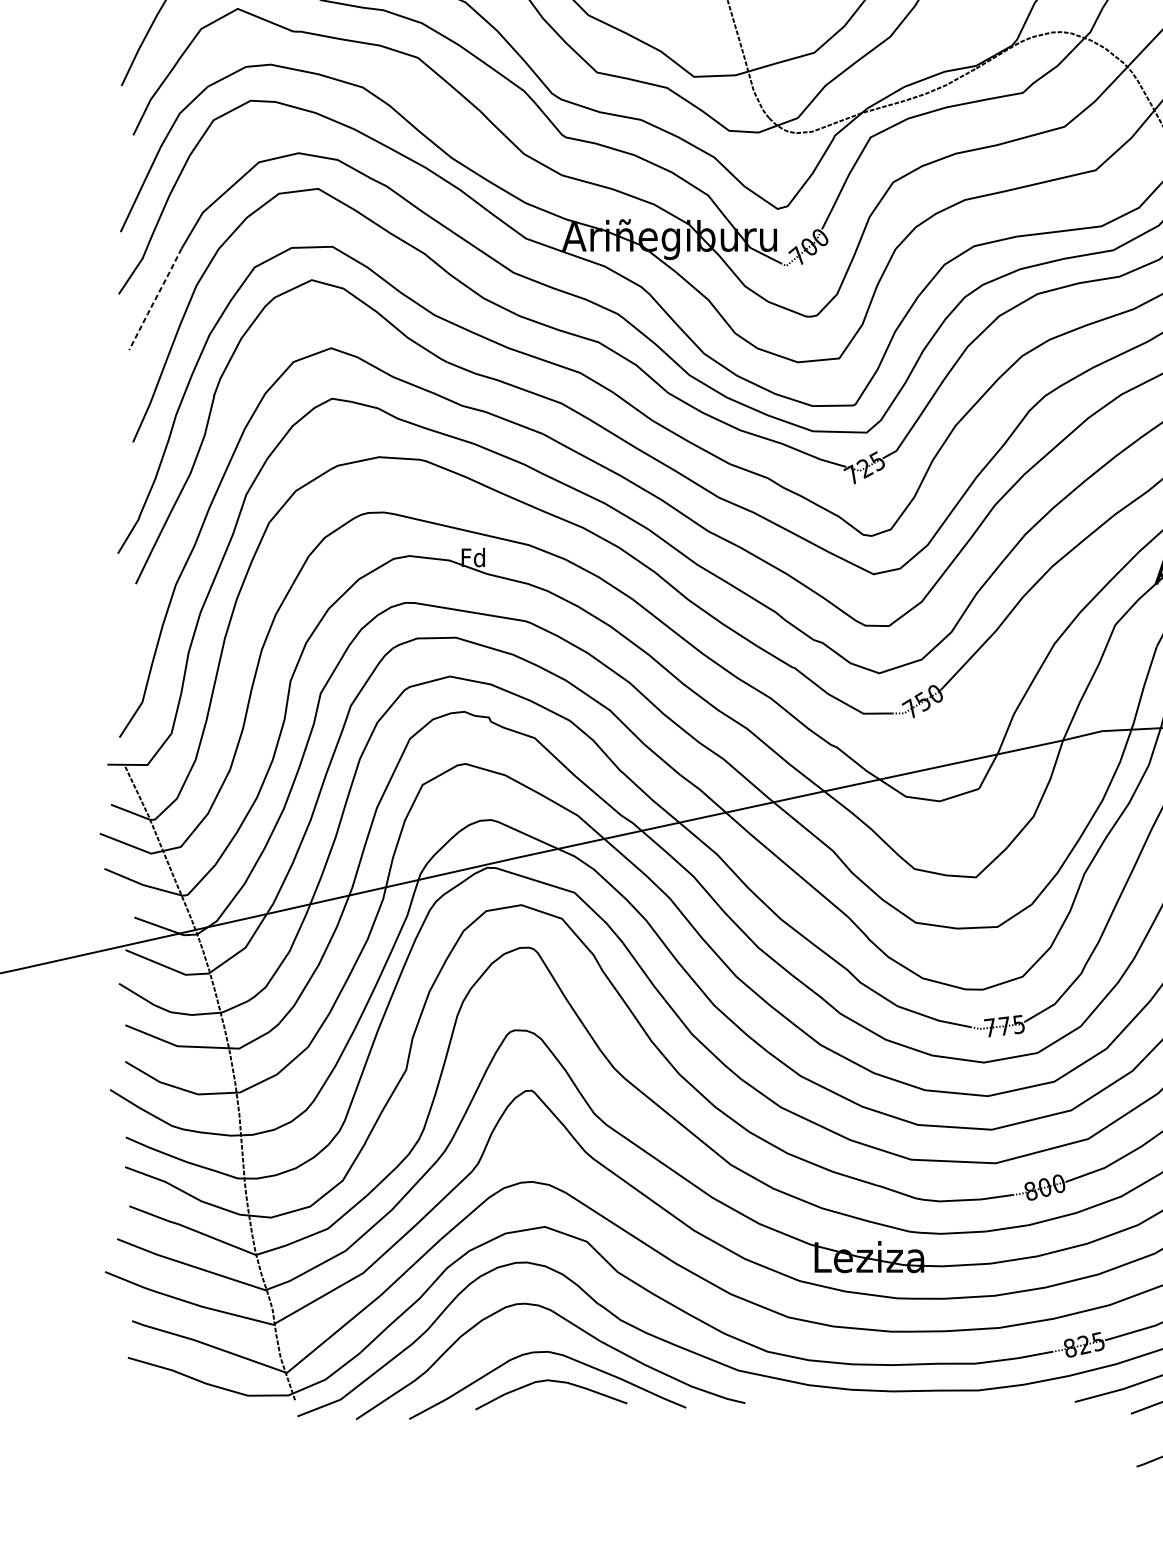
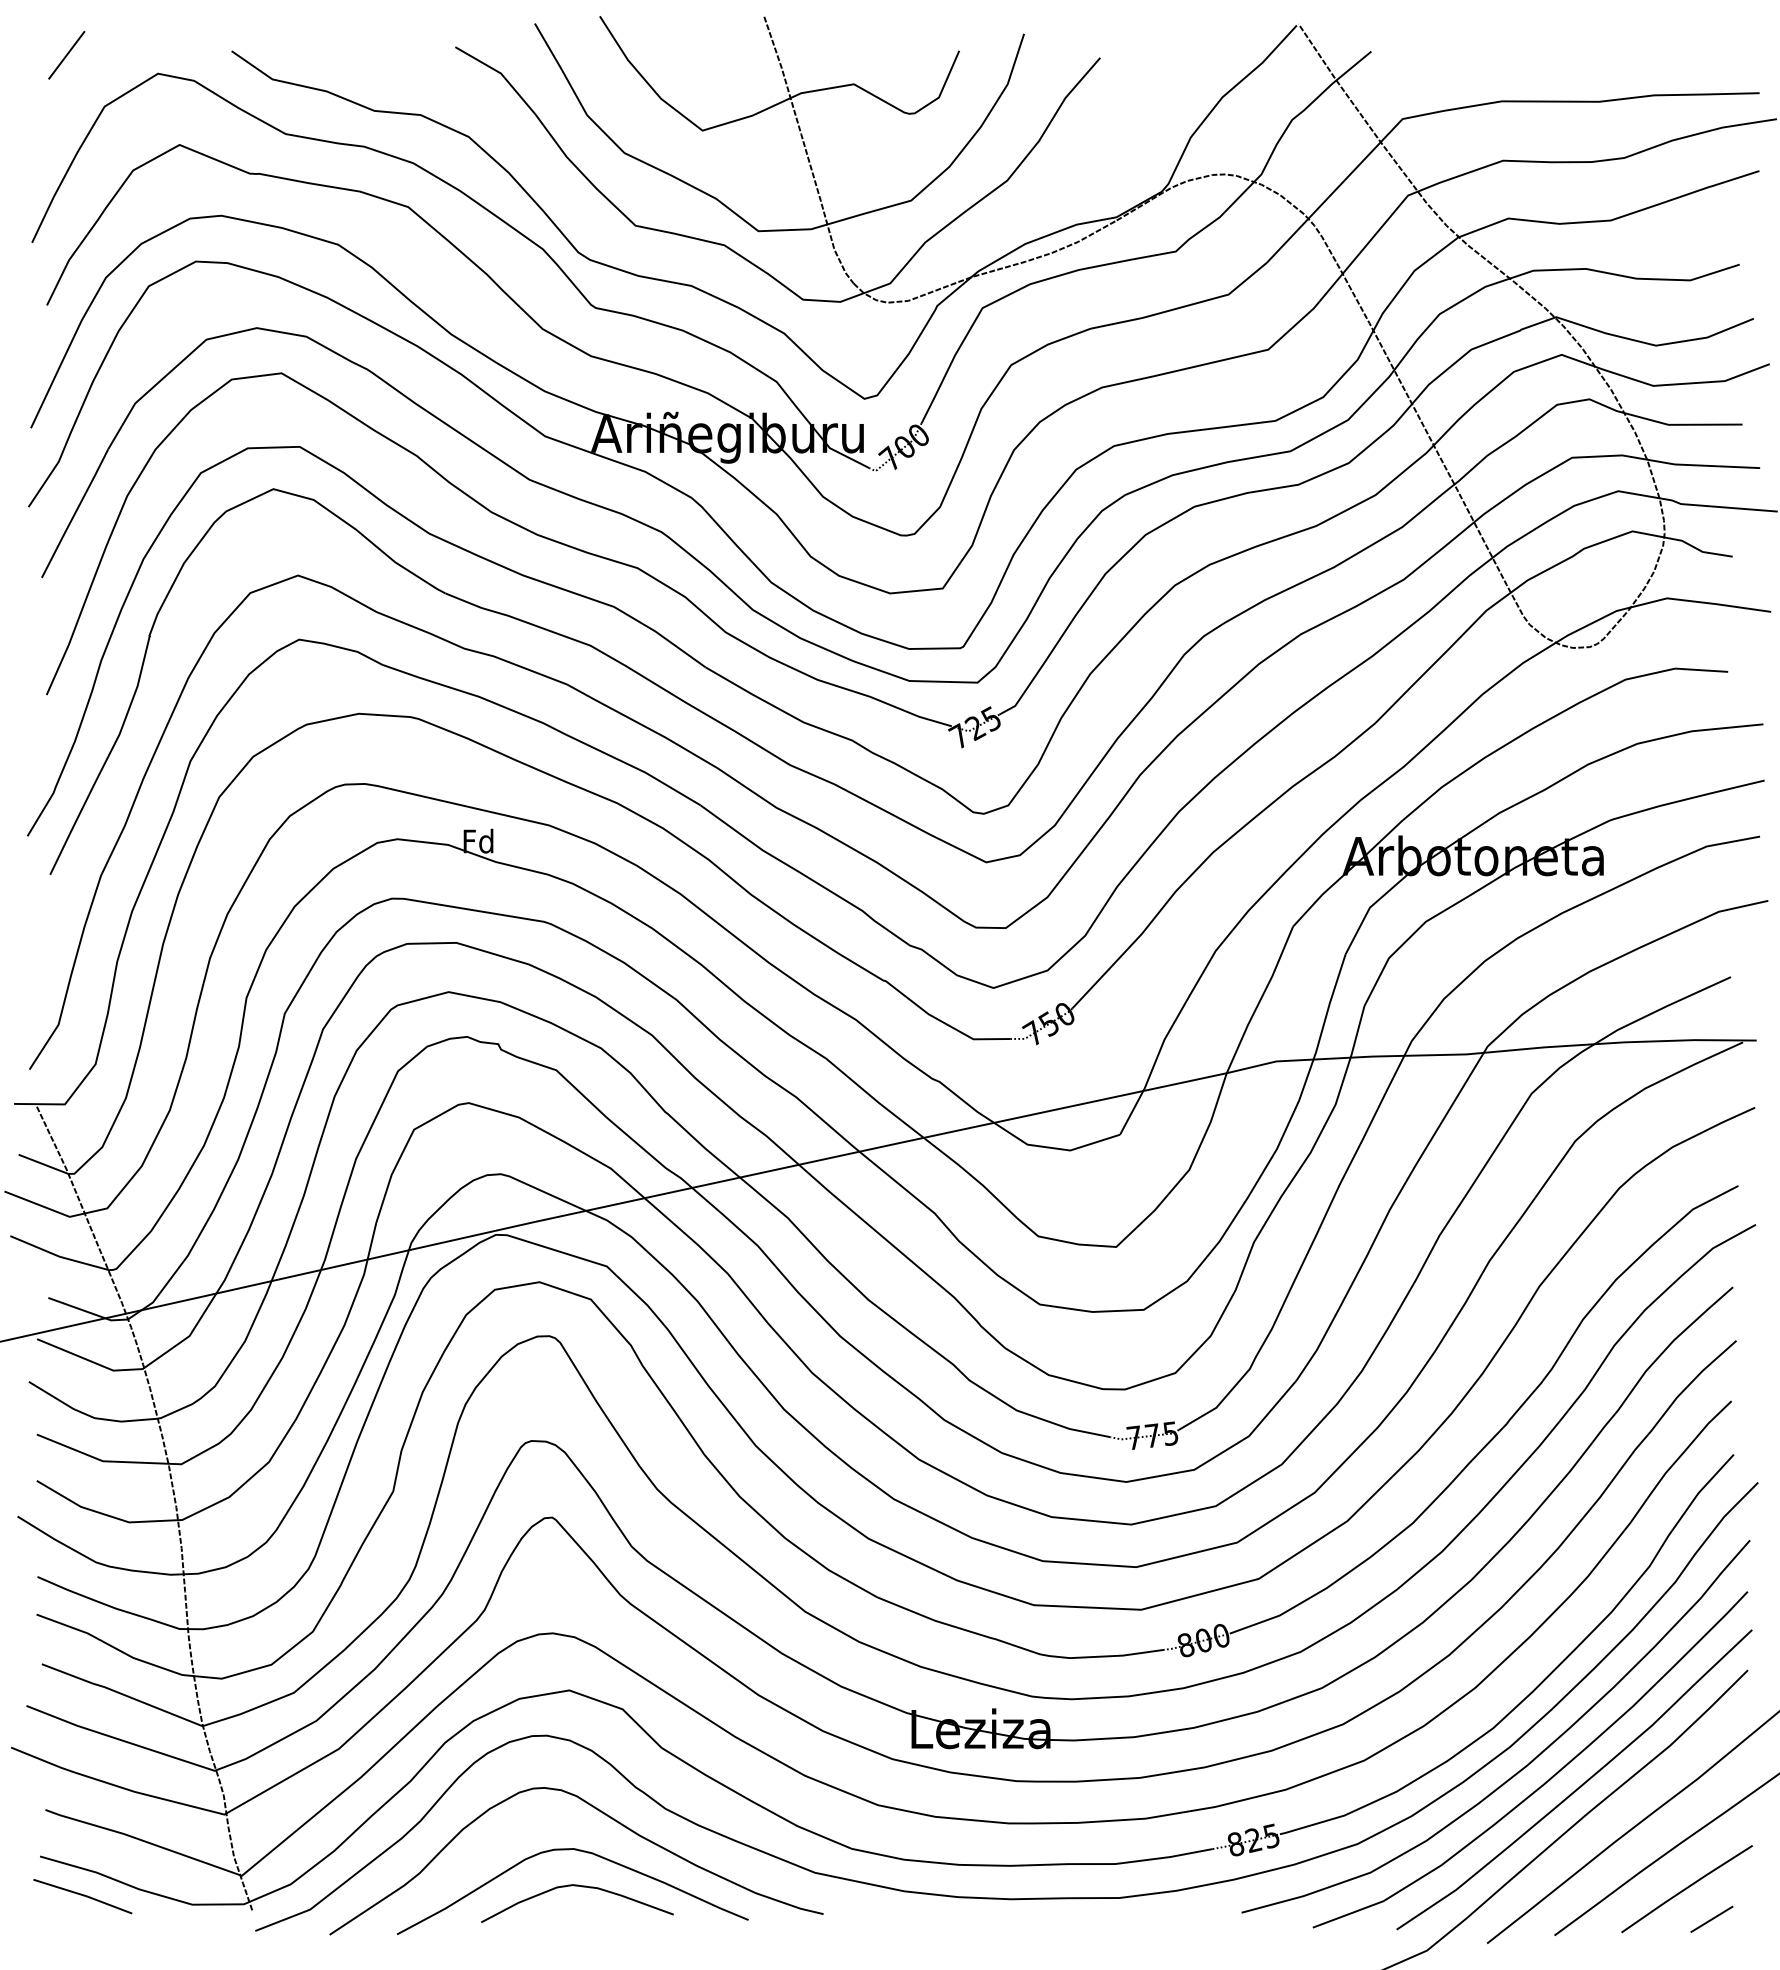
line: (155, 299) -> (75, 513), dashed -> solid
line: (161, 1388) -> (82, 1895), added

